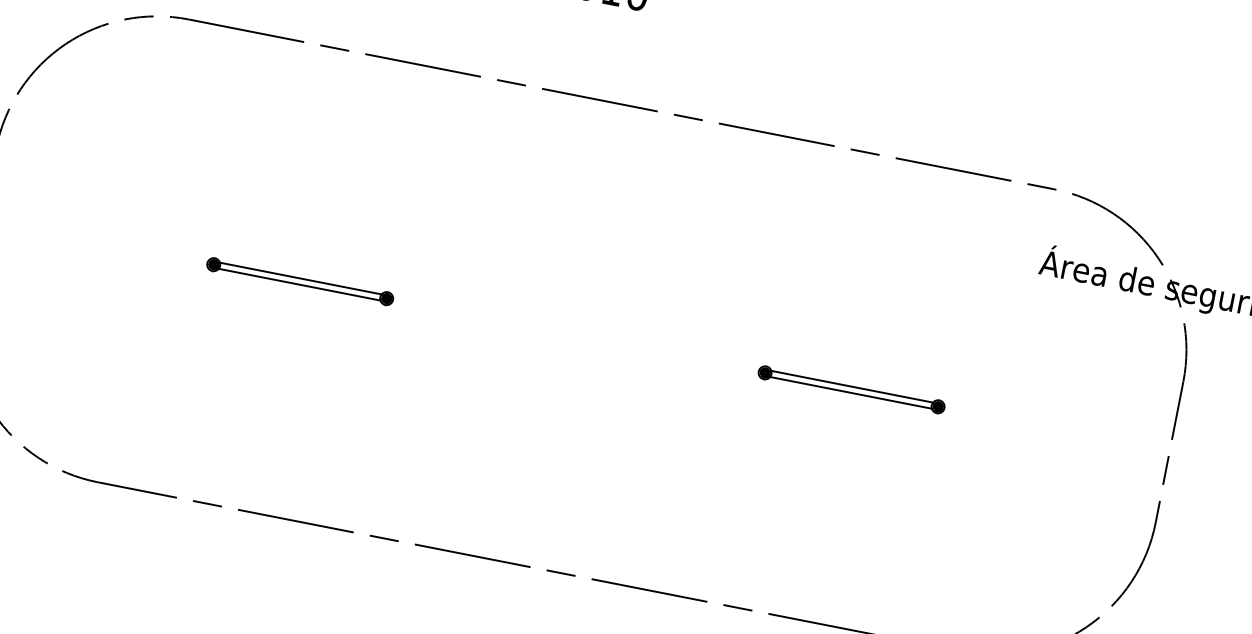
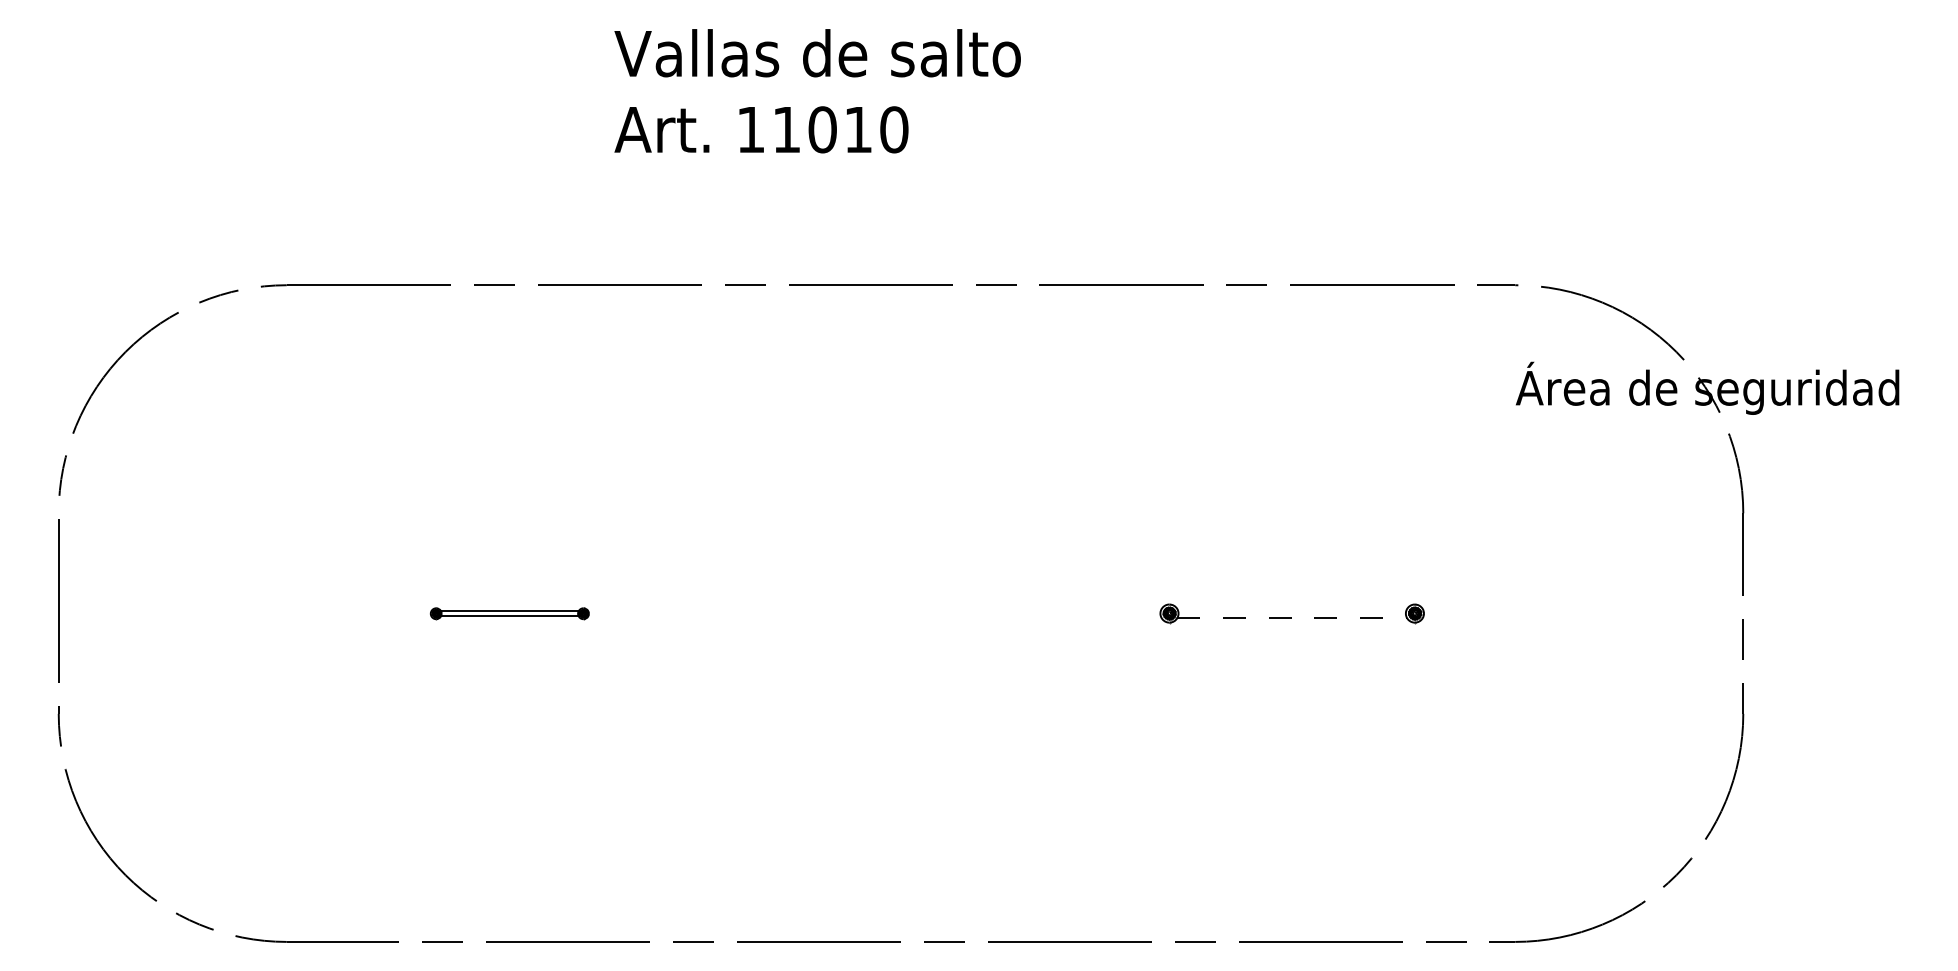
part: (300, 281) -> (509, 613), size x0.6
line: (852, 387) -> (1292, 609), removed
line: (851, 392) -> (1292, 617), solid -> dashed

